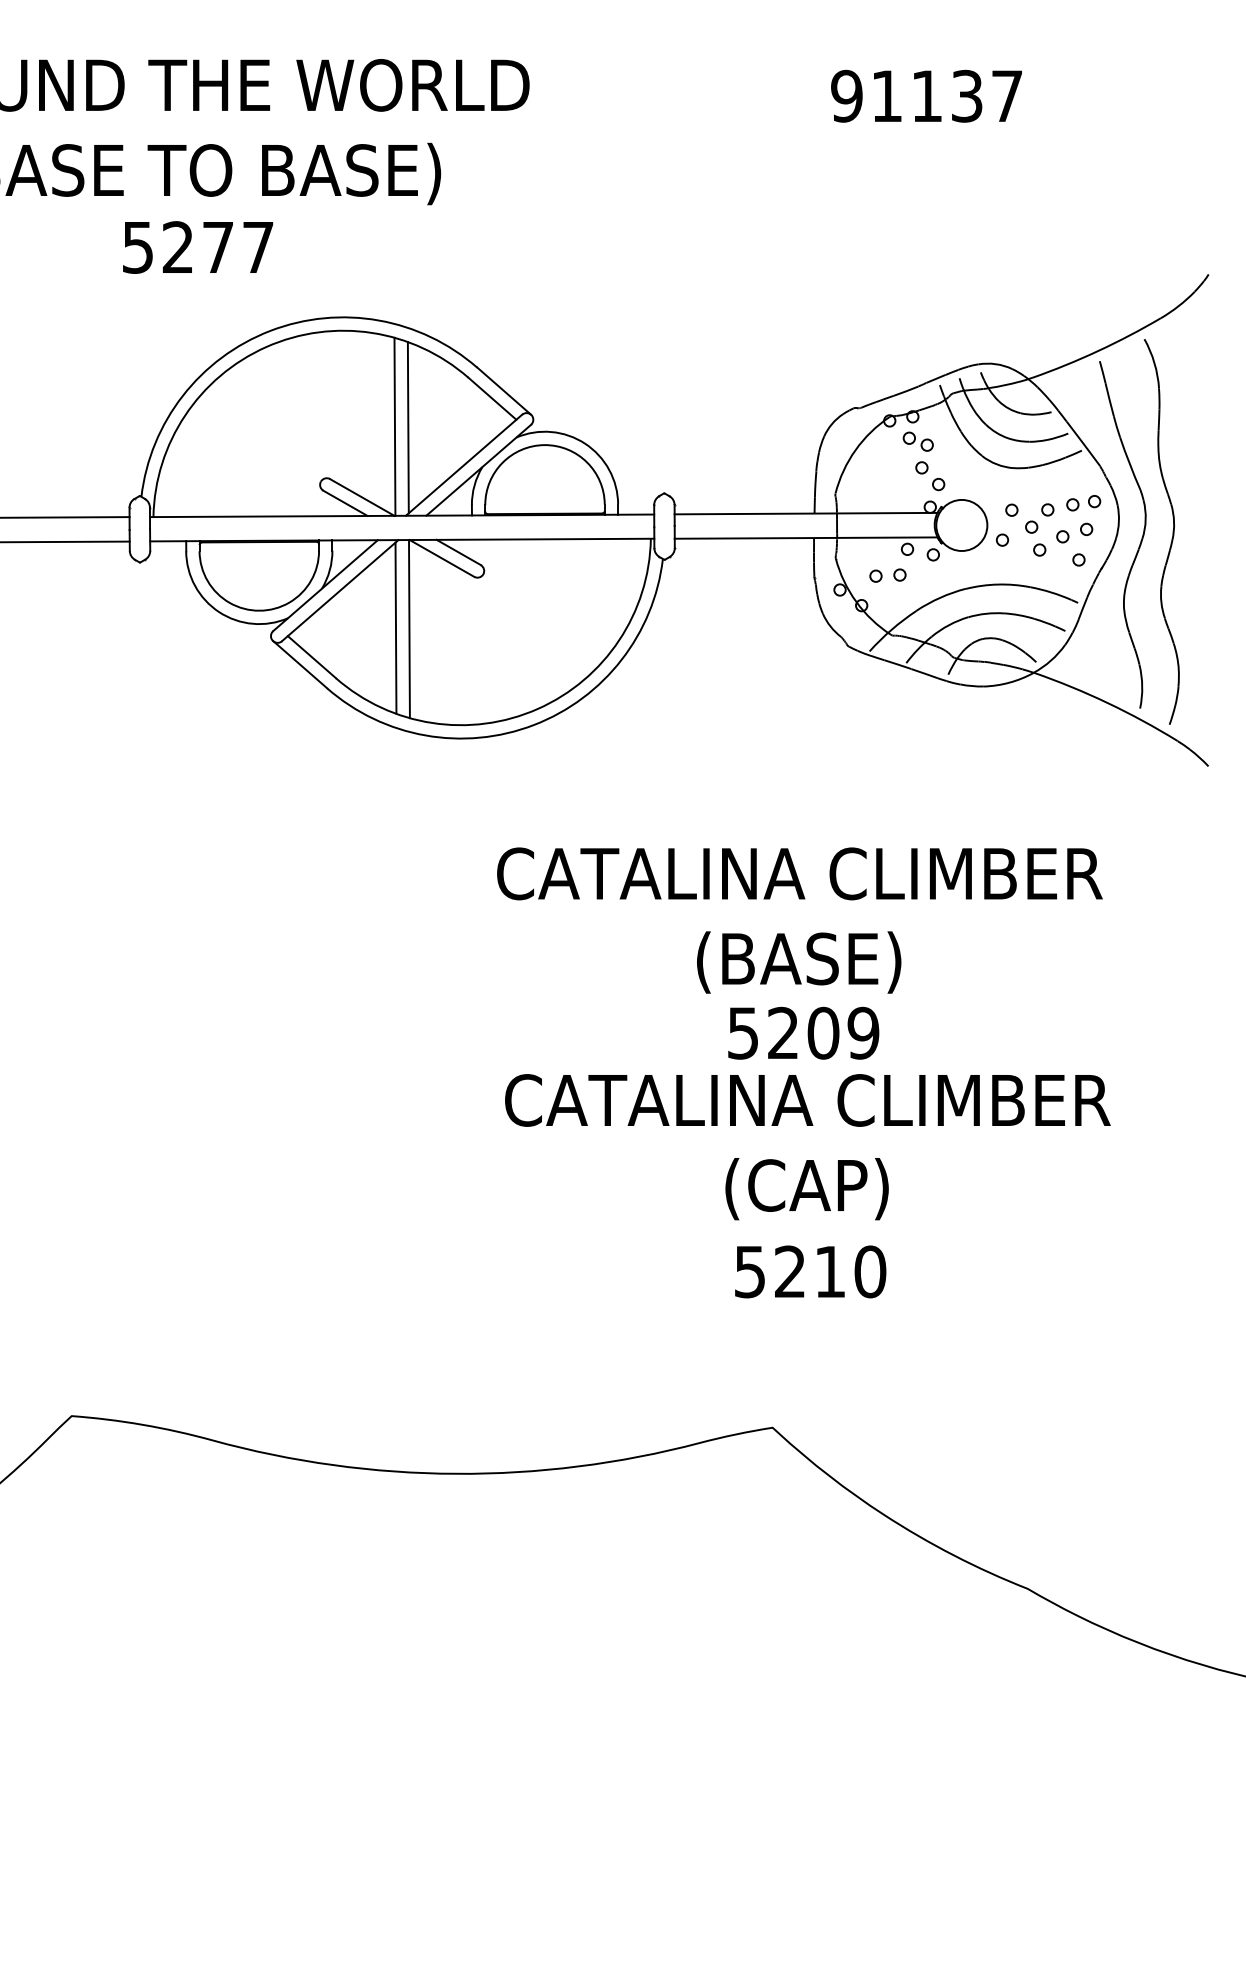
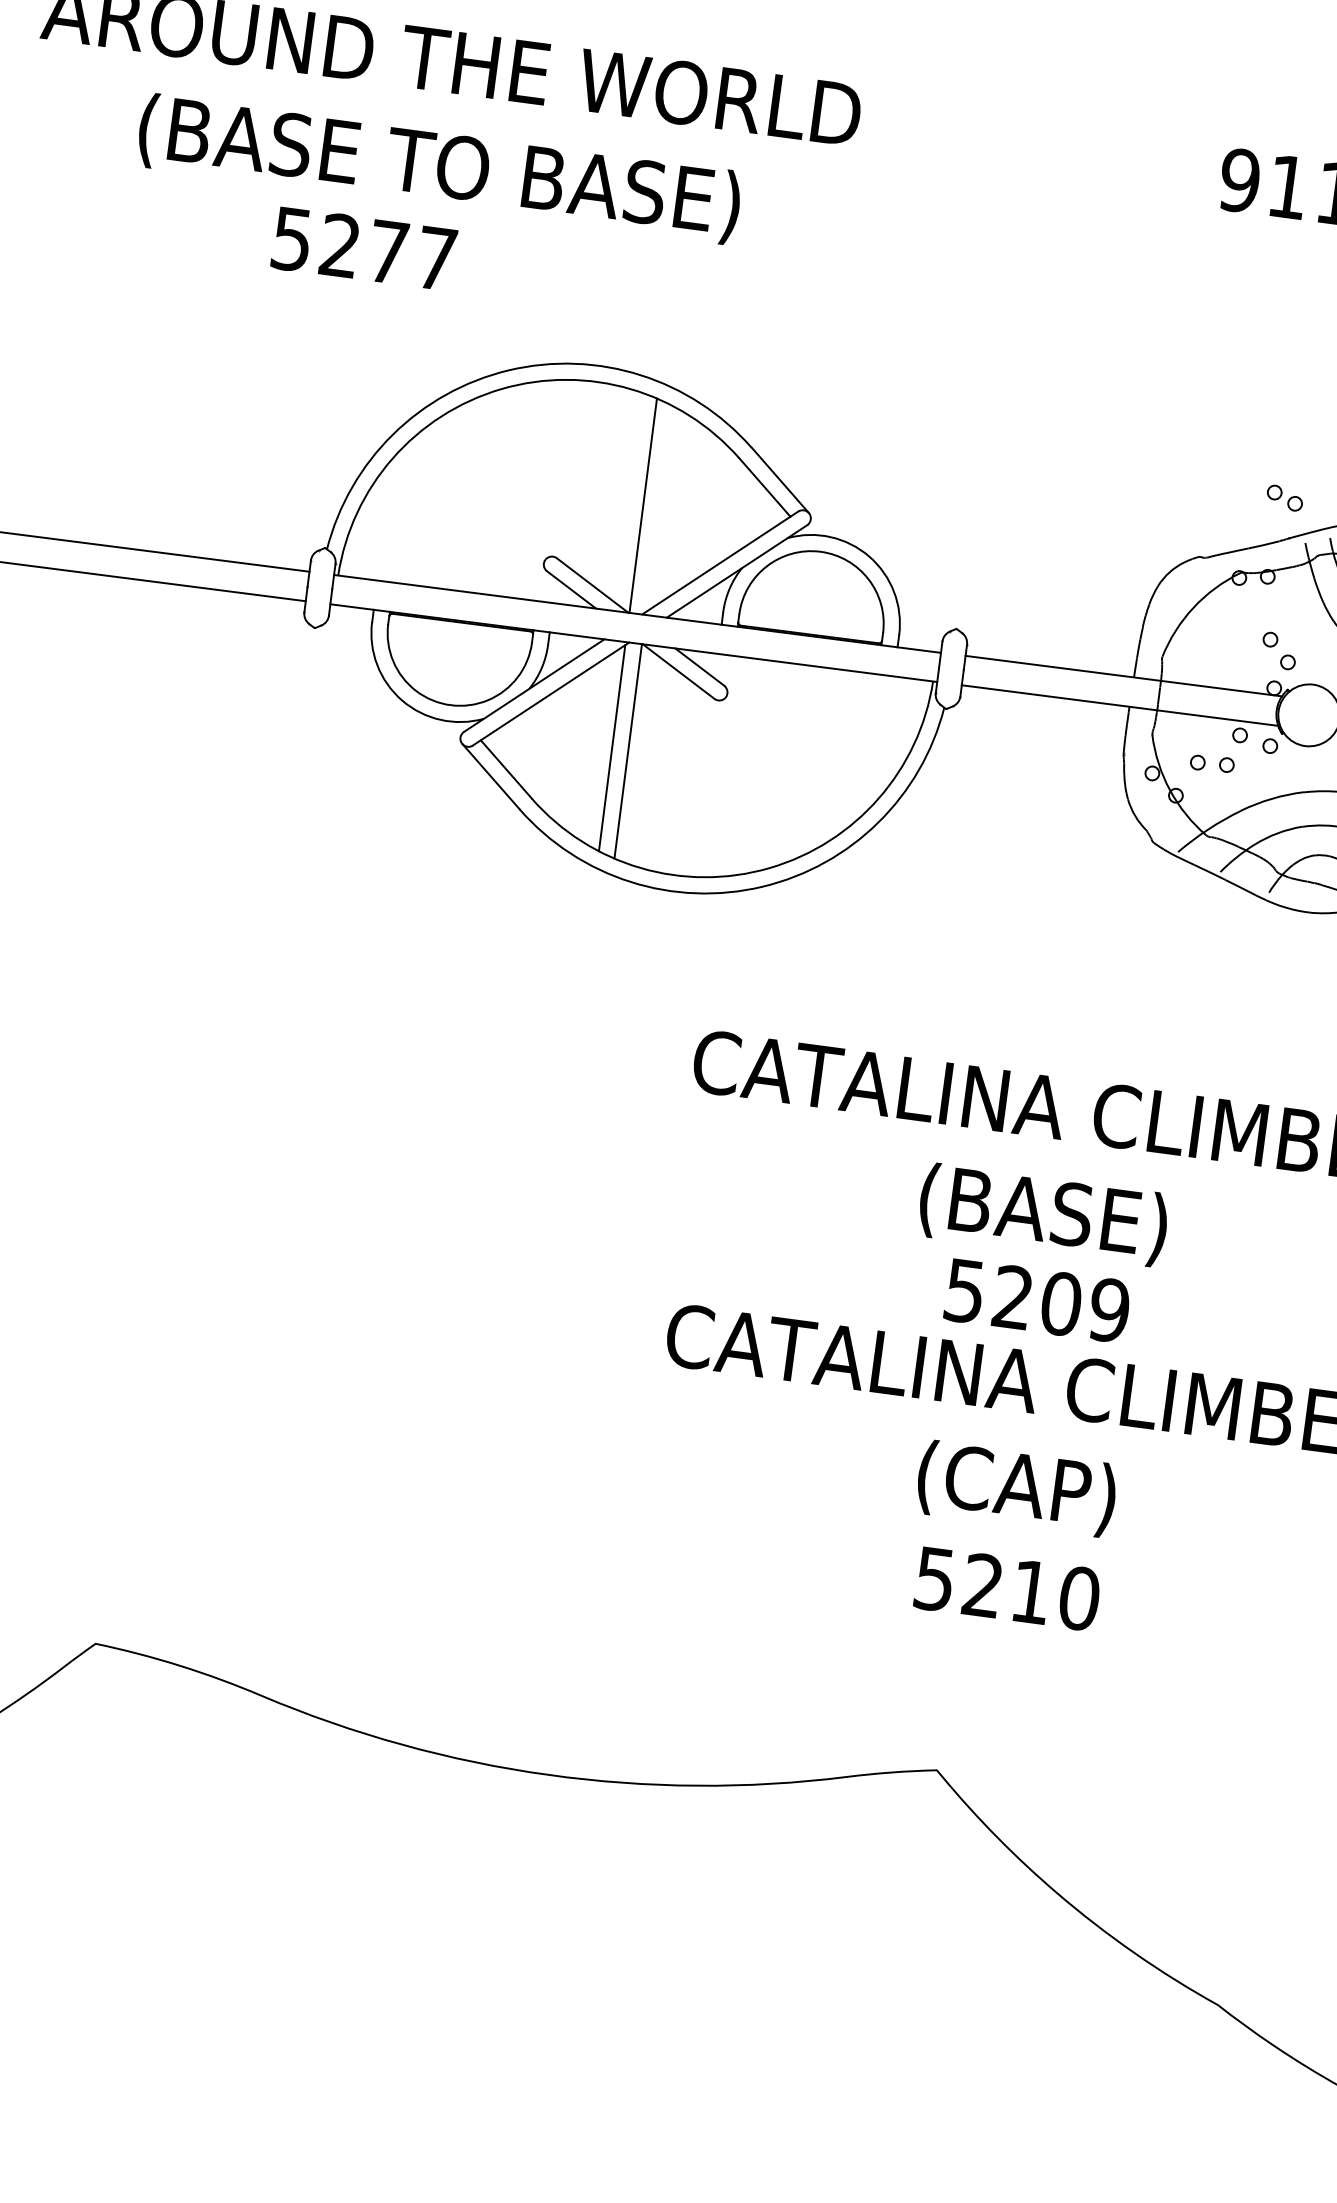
text: (198, 247) -> (364, 249), moved
line: (407, 427) -> (658, 508), removed
part: (917, 441) -> (1284, 497), moved

